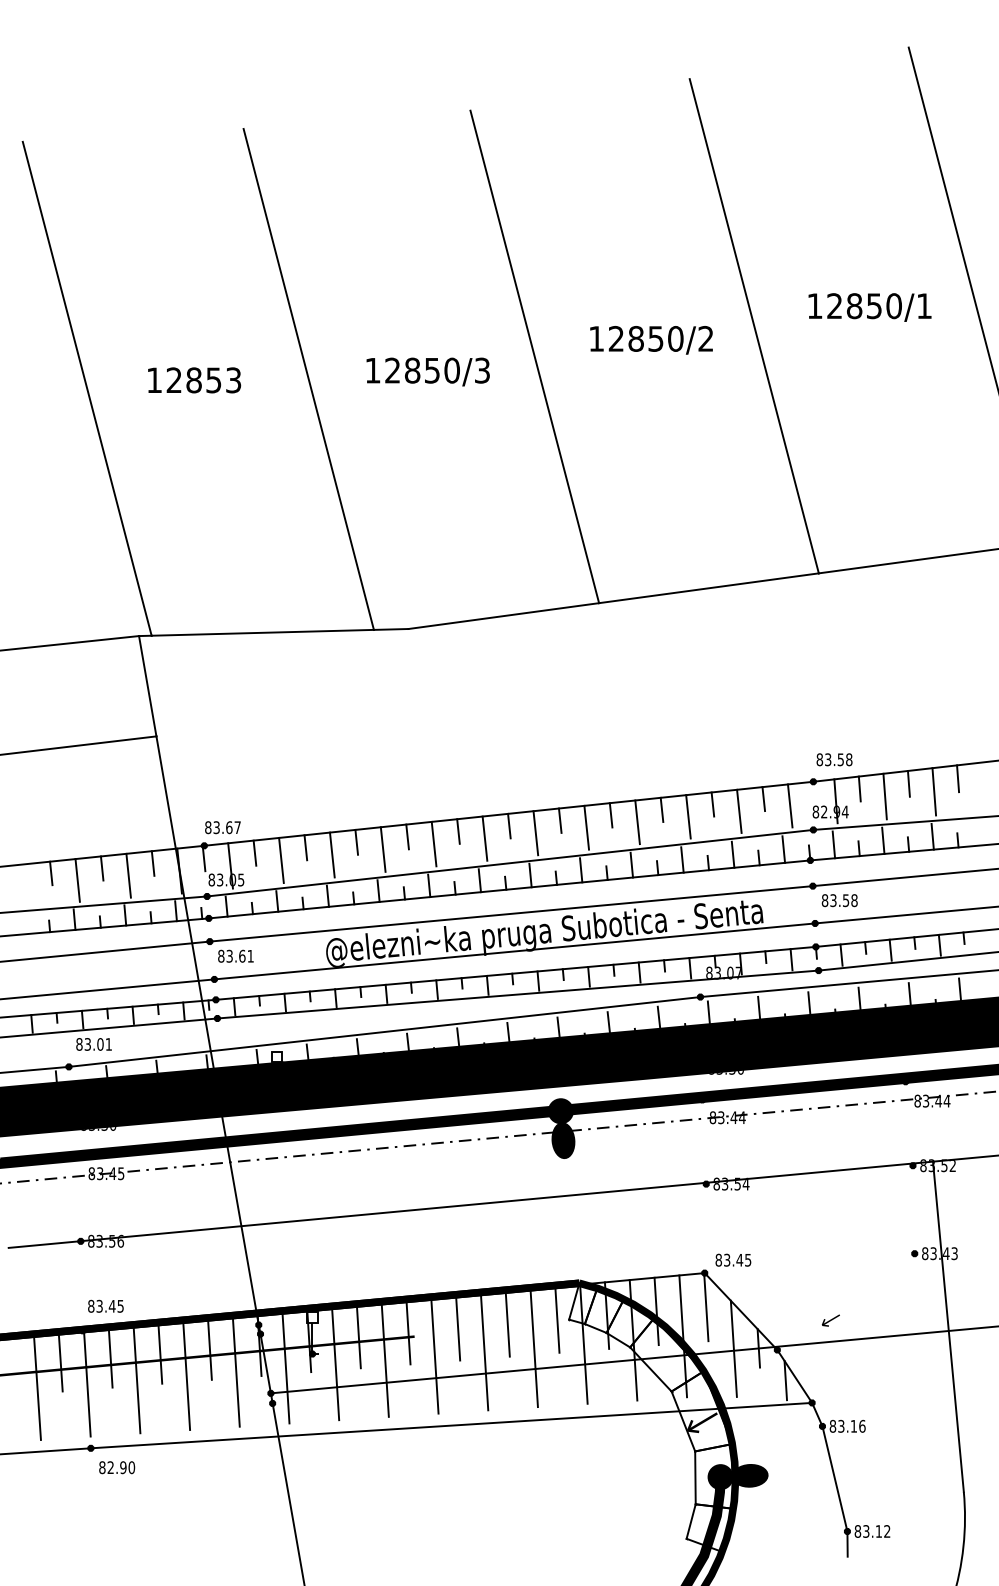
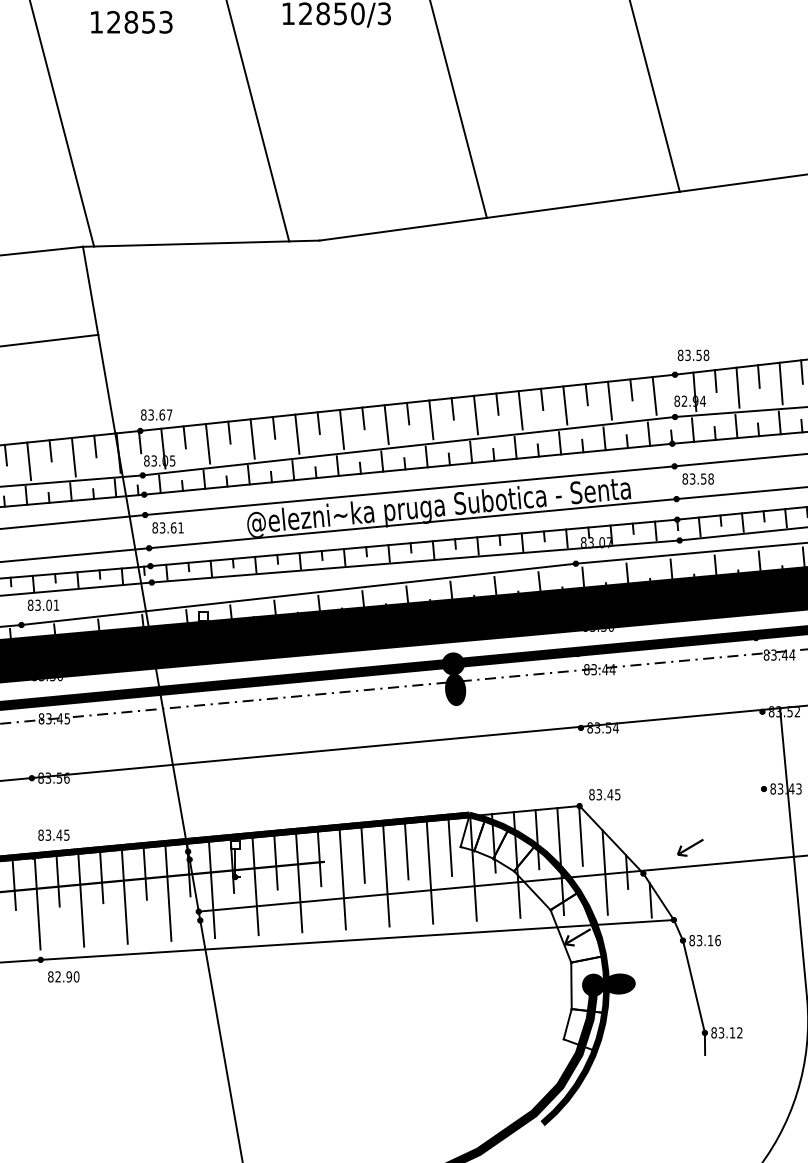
part: (830, 1320) -> (690, 847), size x1.67

